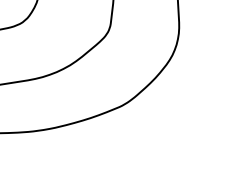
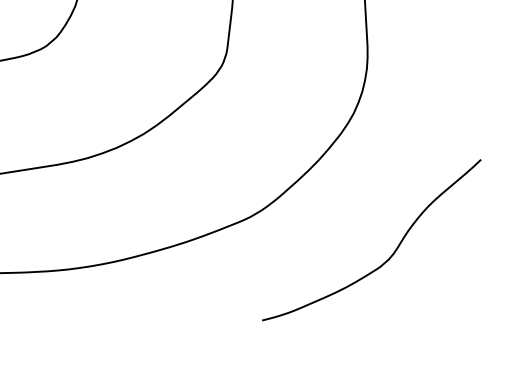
curve: (190, 123) -> (390, 253), added

